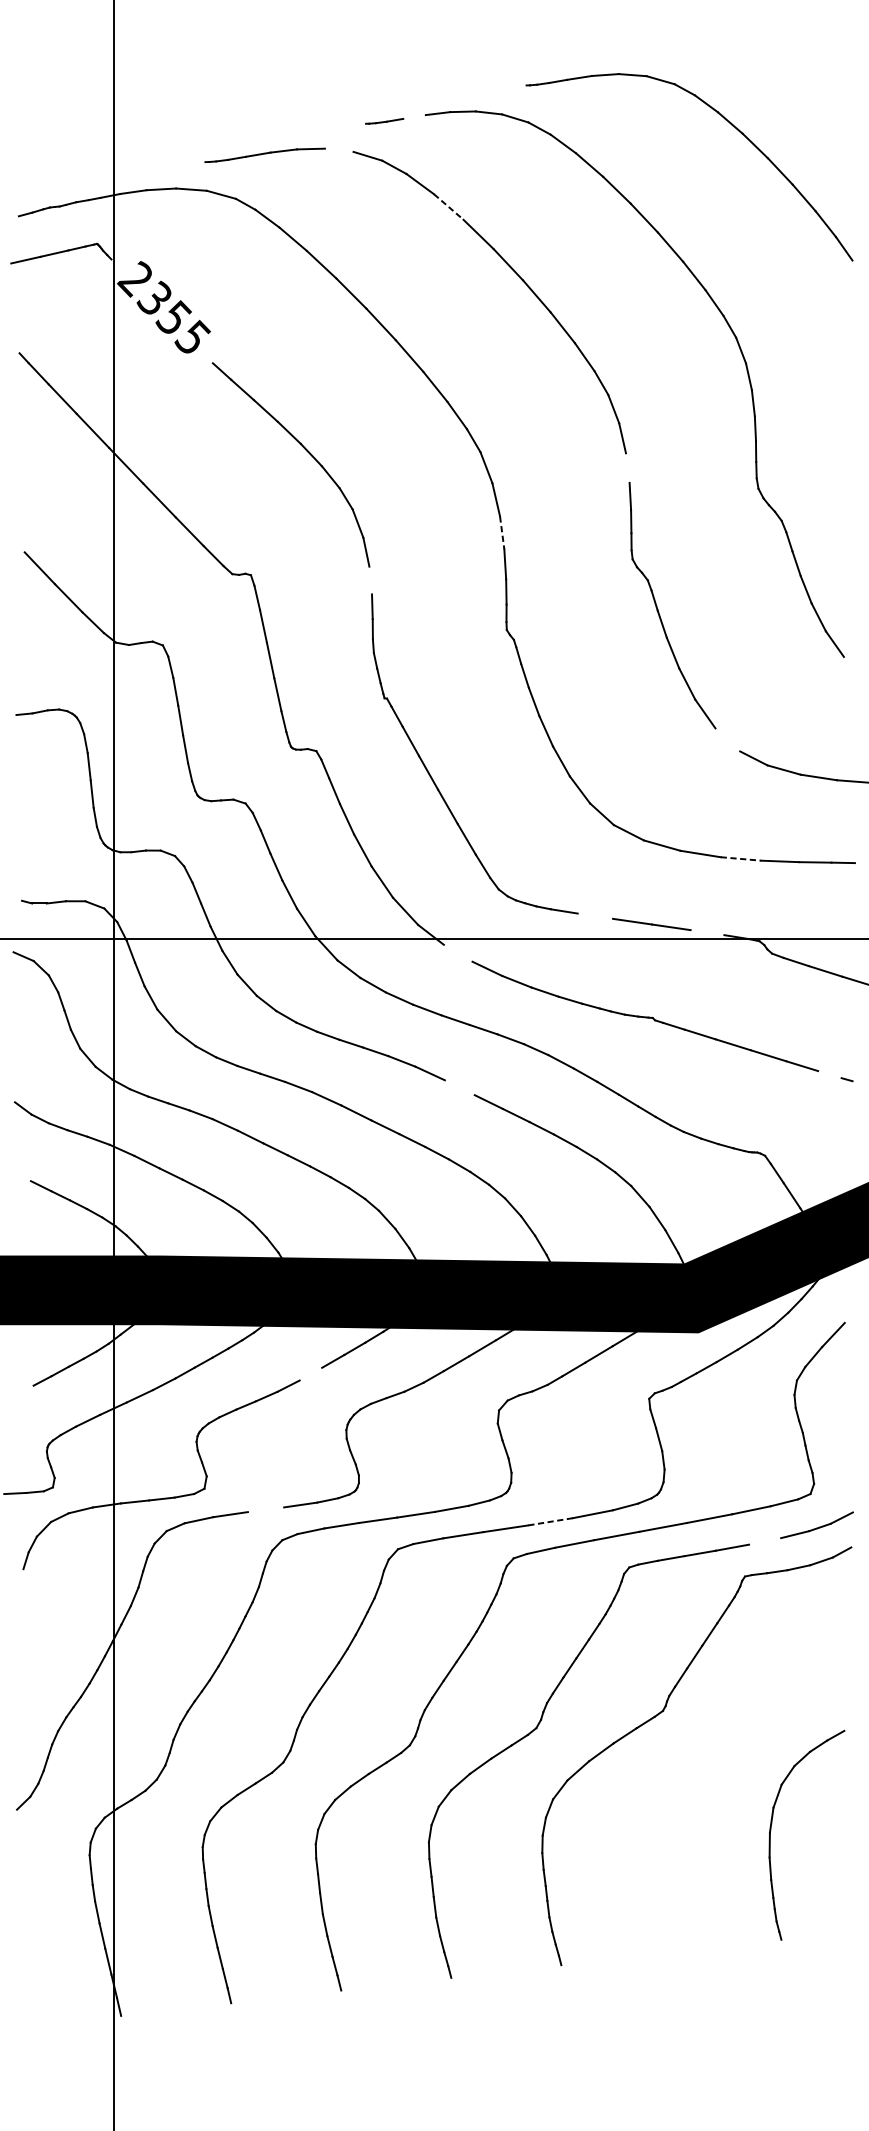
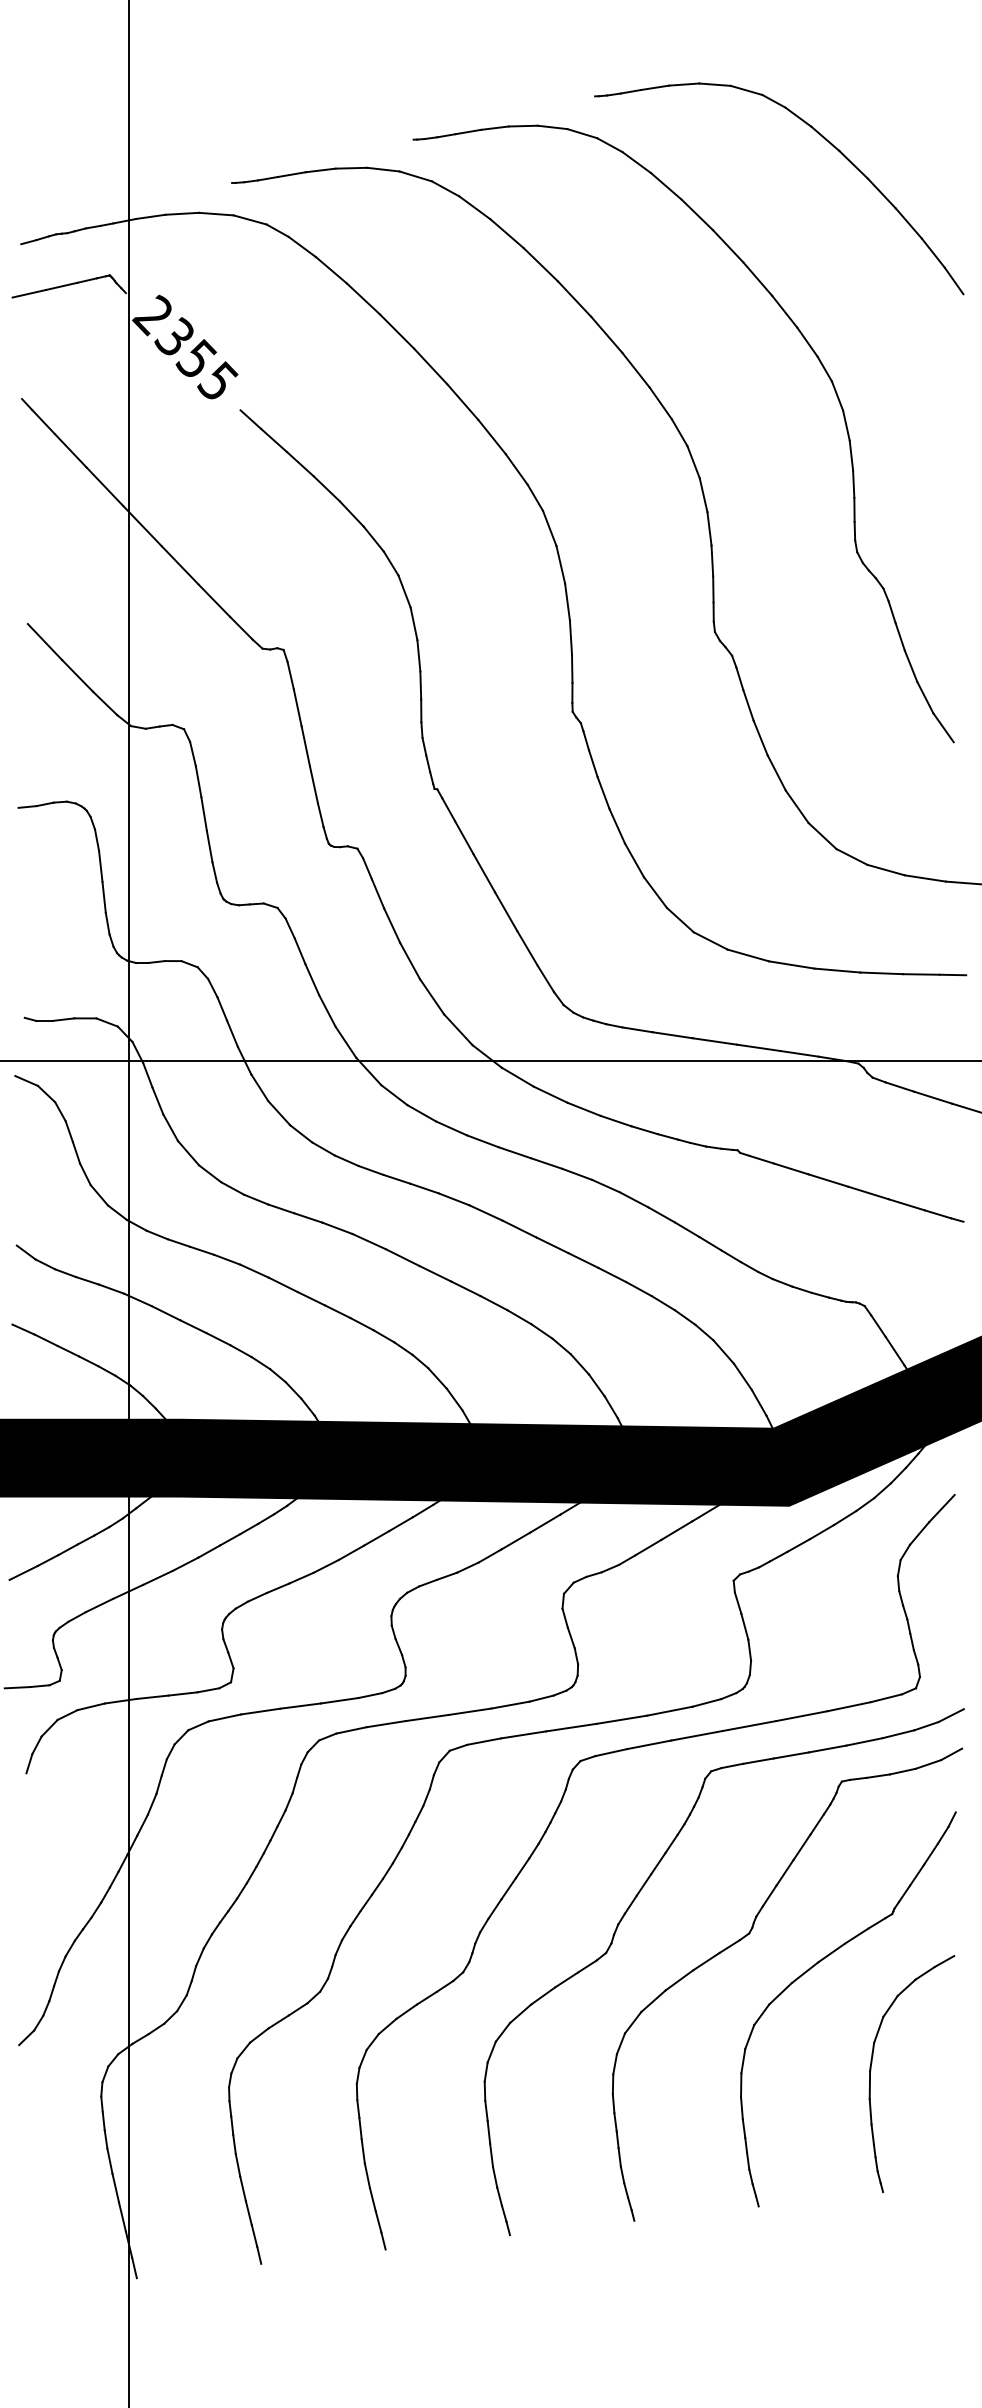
line: (414, 116) -> (468, 131), added
line: (339, 150) -> (383, 169), added
line: (449, 207) -> (507, 234), dashed -> solid
line: (627, 467) -> (709, 528), added
line: (502, 533) -> (567, 602), dashed -> solid
line: (370, 580) -> (418, 655), added
line: (727, 740) -> (822, 836), added
line: (741, 858) -> (837, 970), dashed -> solid
line: (595, 916) -> (672, 1035), added
line: (707, 932) -> (799, 1053), added
line: (457, 952) -> (517, 1076), added
line: (829, 1074) -> (937, 1214), added
line: (459, 1087) -> (519, 1228), added
line: (20, 1176) -> (23, 1329), added
line: (310, 1373) -> (350, 1552), added
line: (20, 1391) -> (23, 1572), added
line: (265, 1509) -> (300, 1705), added
line: (550, 1521) -> (622, 1719), dashed -> solid
line: (764, 1541) -> (864, 1741), added
part: (718, 1741) -> (812, 1968), added

